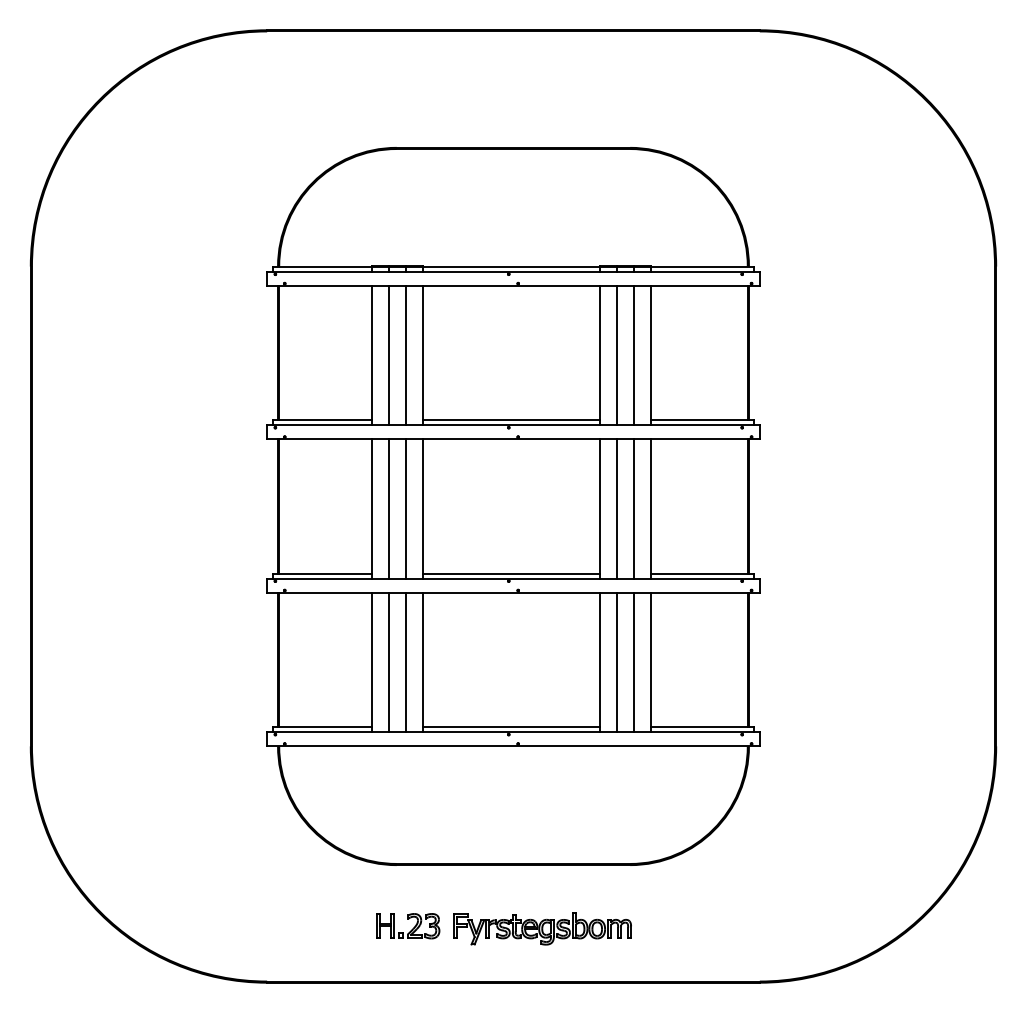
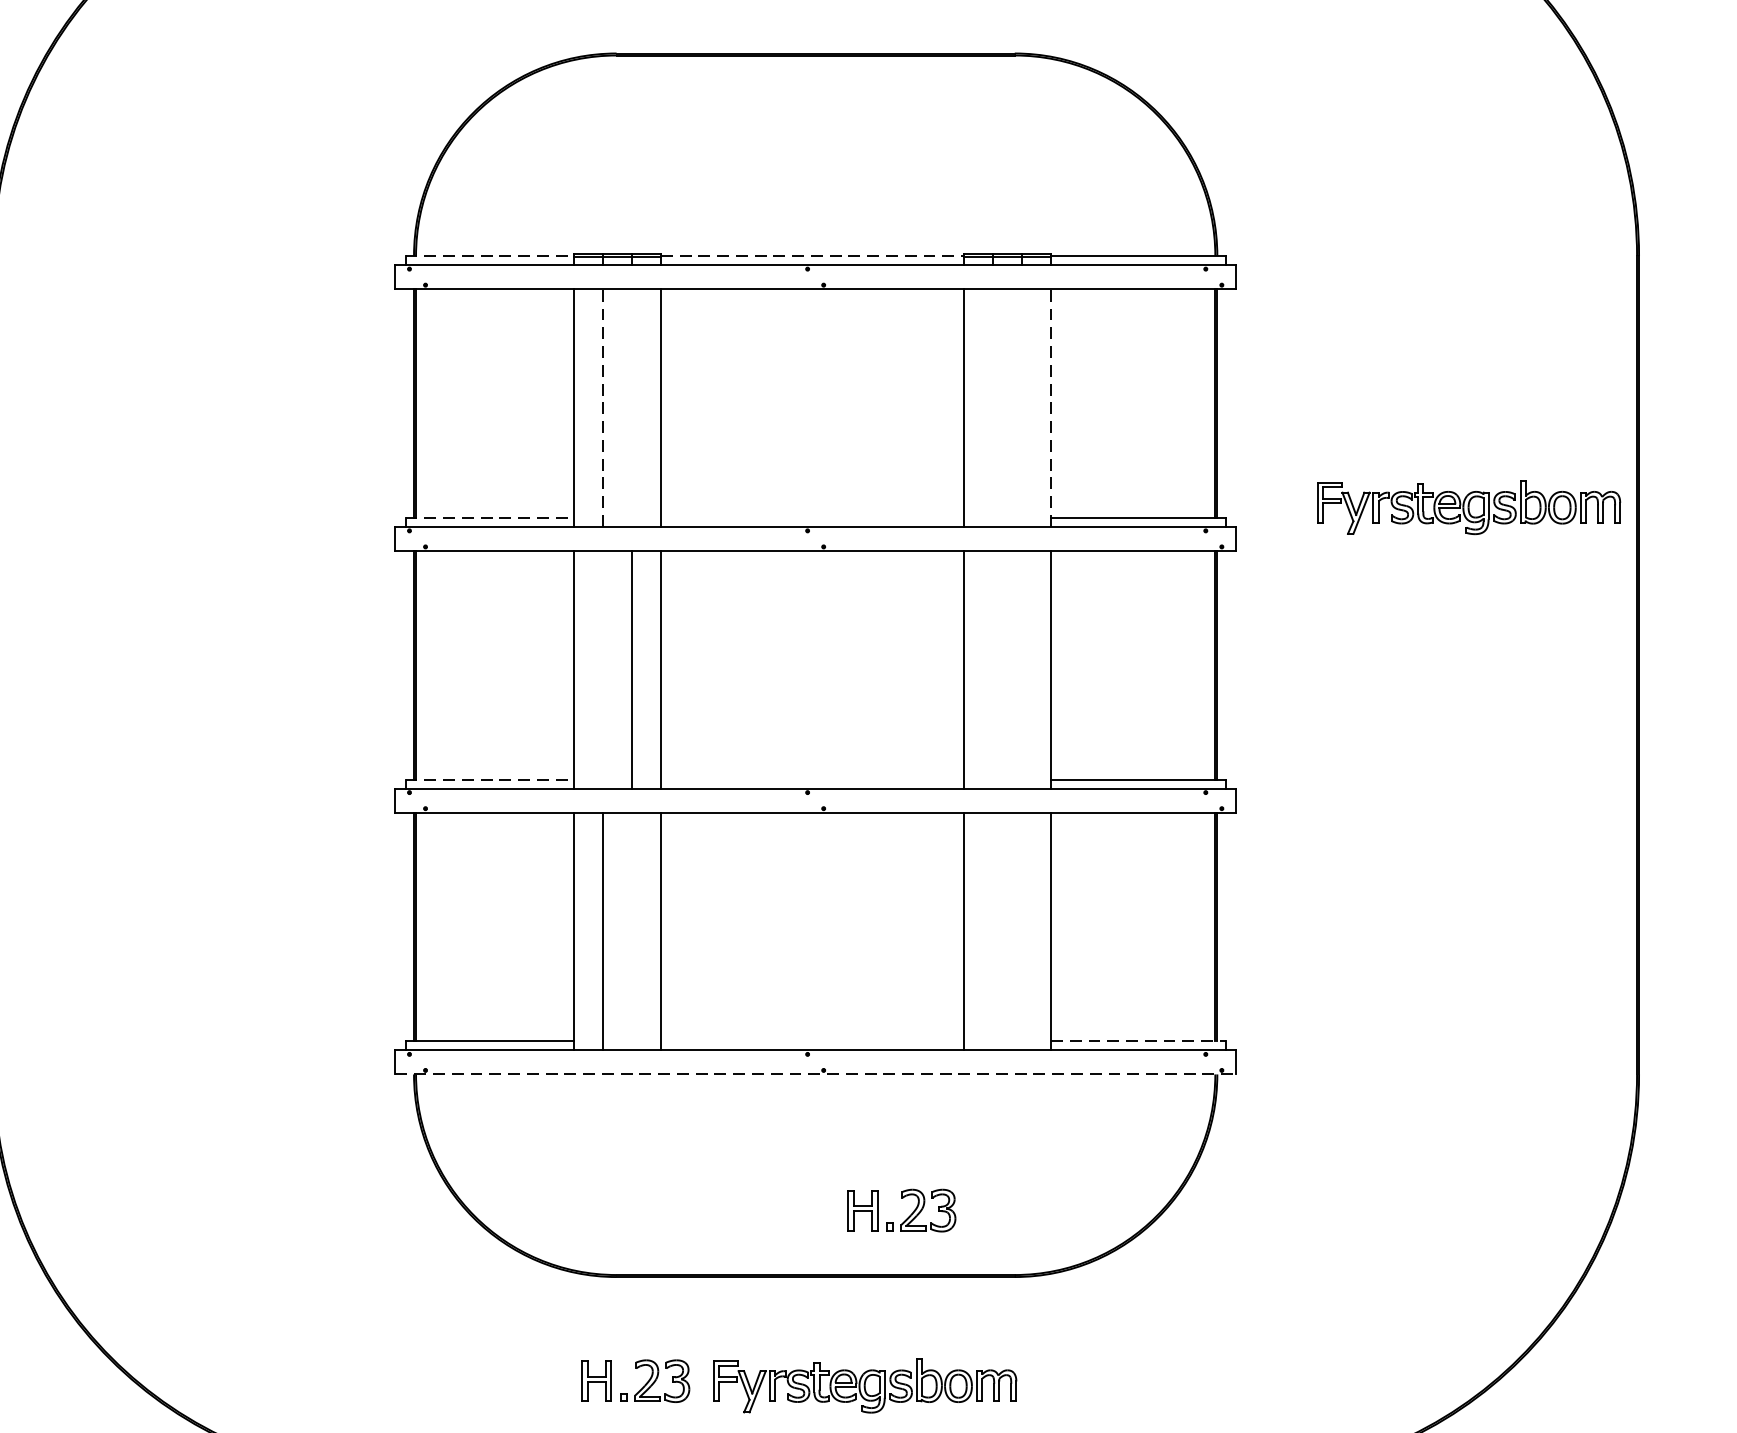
line: (322, 266) -> (489, 255), solid -> dashed
line: (511, 266) -> (812, 255), solid -> dashed
line: (388, 355) -> (602, 407), solid -> dashed
line: (405, 355) -> (631, 407), removed
line: (617, 355) -> (993, 407), removed
line: (634, 355) -> (1022, 407), removed
line: (651, 355) -> (1051, 407), solid -> dashed
part: (896, 413) -> (1469, 506), added
line: (322, 420) -> (489, 518), solid -> dashed
line: (511, 420) -> (812, 518), removed
line: (388, 508) -> (602, 668), removed
line: (617, 508) -> (993, 668), removed
line: (634, 508) -> (1022, 668), removed
line: (322, 573) -> (489, 779), solid -> dashed
line: (511, 573) -> (812, 779), removed
line: (405, 662) -> (631, 931), removed
line: (617, 662) -> (993, 931), removed
line: (634, 662) -> (1022, 931), removed
line: (511, 726) -> (812, 1040), removed
line: (703, 726) -> (1139, 1040), solid -> dashed
line: (513, 746) -> (815, 1074), solid -> dashed
part: (564, 826) -> (902, 1211), added

